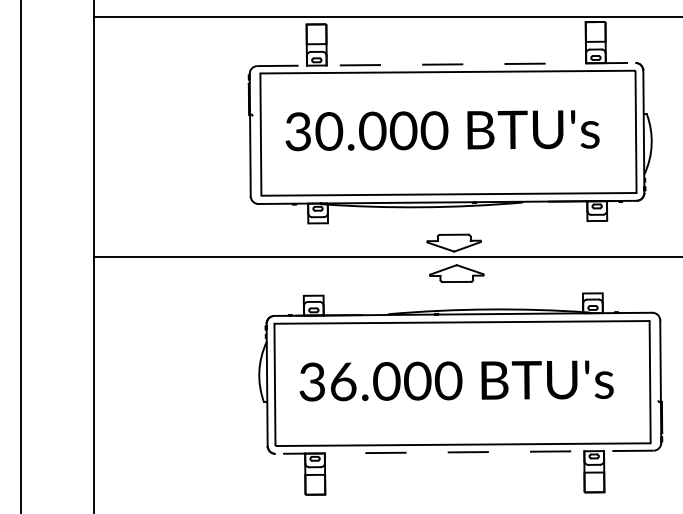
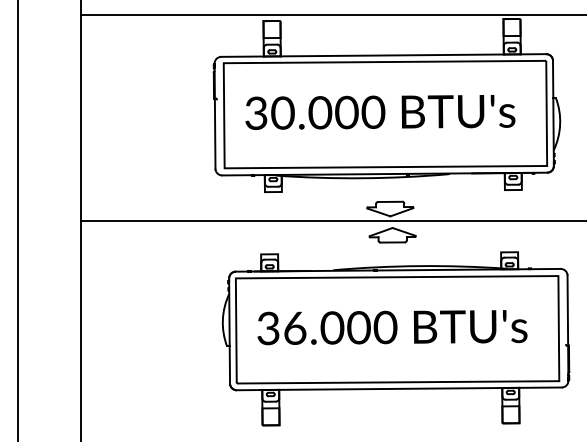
line: (447, 64) -> (384, 55), dashed -> solid
line: (463, 451) -> (398, 388), dashed -> solid

